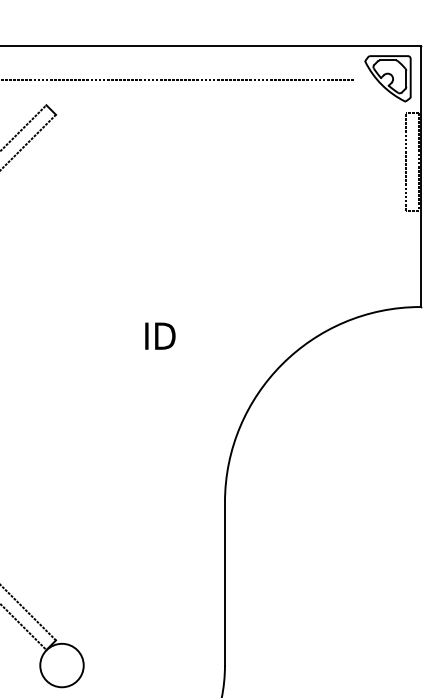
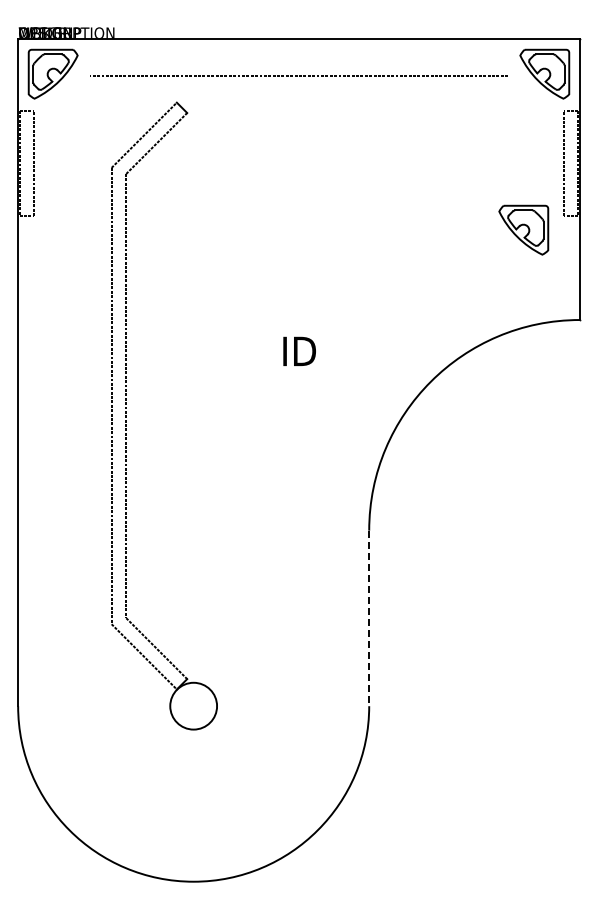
part: (368, 222) -> (523, 229), added
line: (225, 584) -> (369, 618), solid -> dashed

